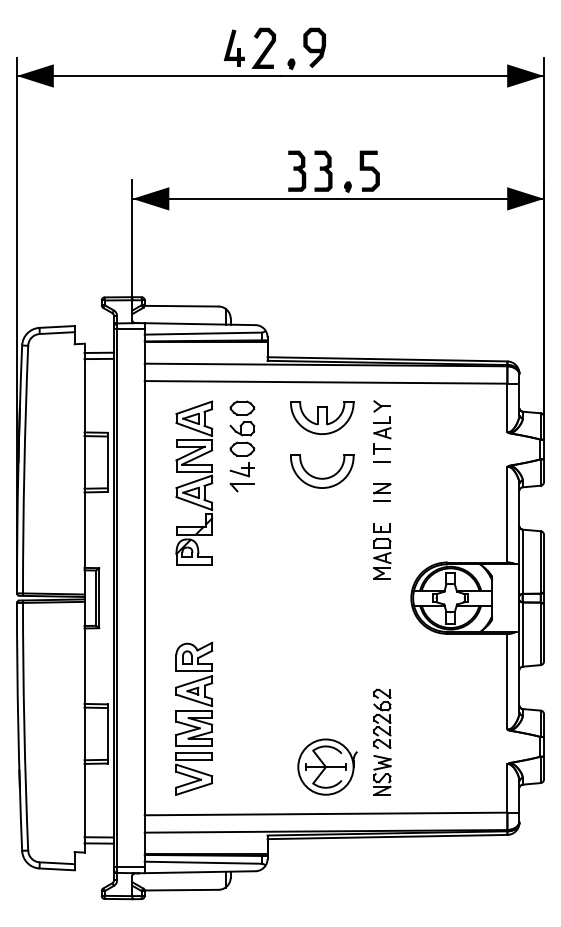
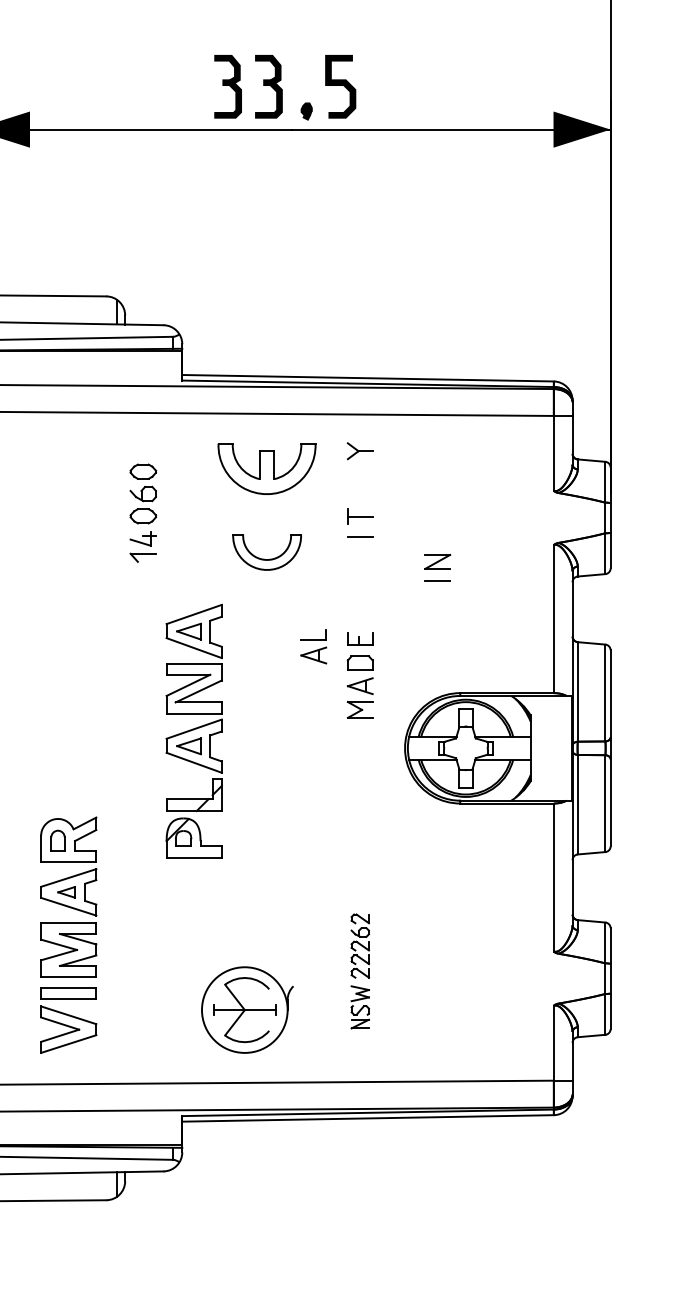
part: (382, 427) -> (313, 646), moved
part: (242, 446) -> (143, 513), size x0.7
part: (322, 471) -> (267, 552), size x0.7
part: (194, 482) -> (194, 730), moved
part: (382, 492) -> (437, 567), moved
part: (382, 741) -> (360, 970), size x0.7
part: (327, 766) -> (247, 1009), moved

